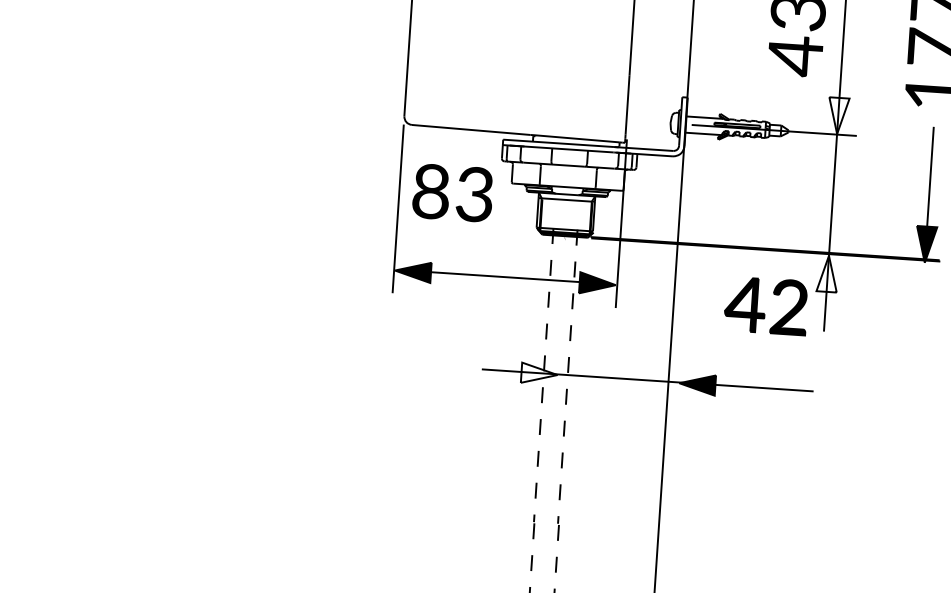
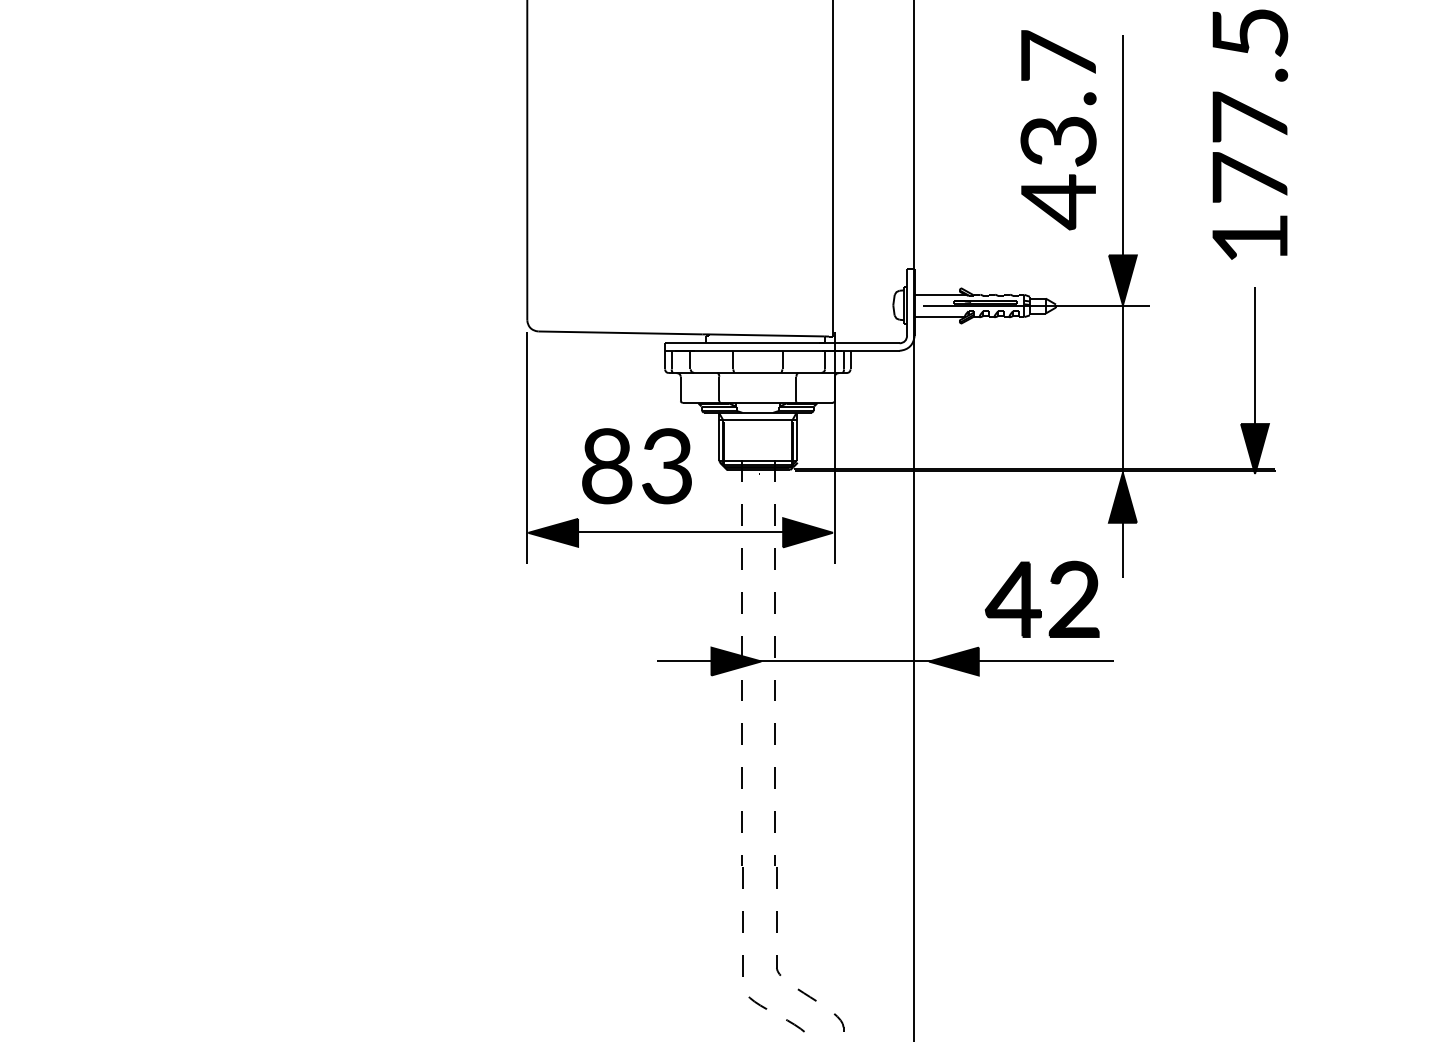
fill: (837, 116) -> (1122, 280), added
text: (452, 193) -> (636, 466), moved
fill: (827, 273) -> (1122, 497), added
text: (765, 305) -> (1041, 598), moved
fill: (539, 373) -> (736, 661), added

